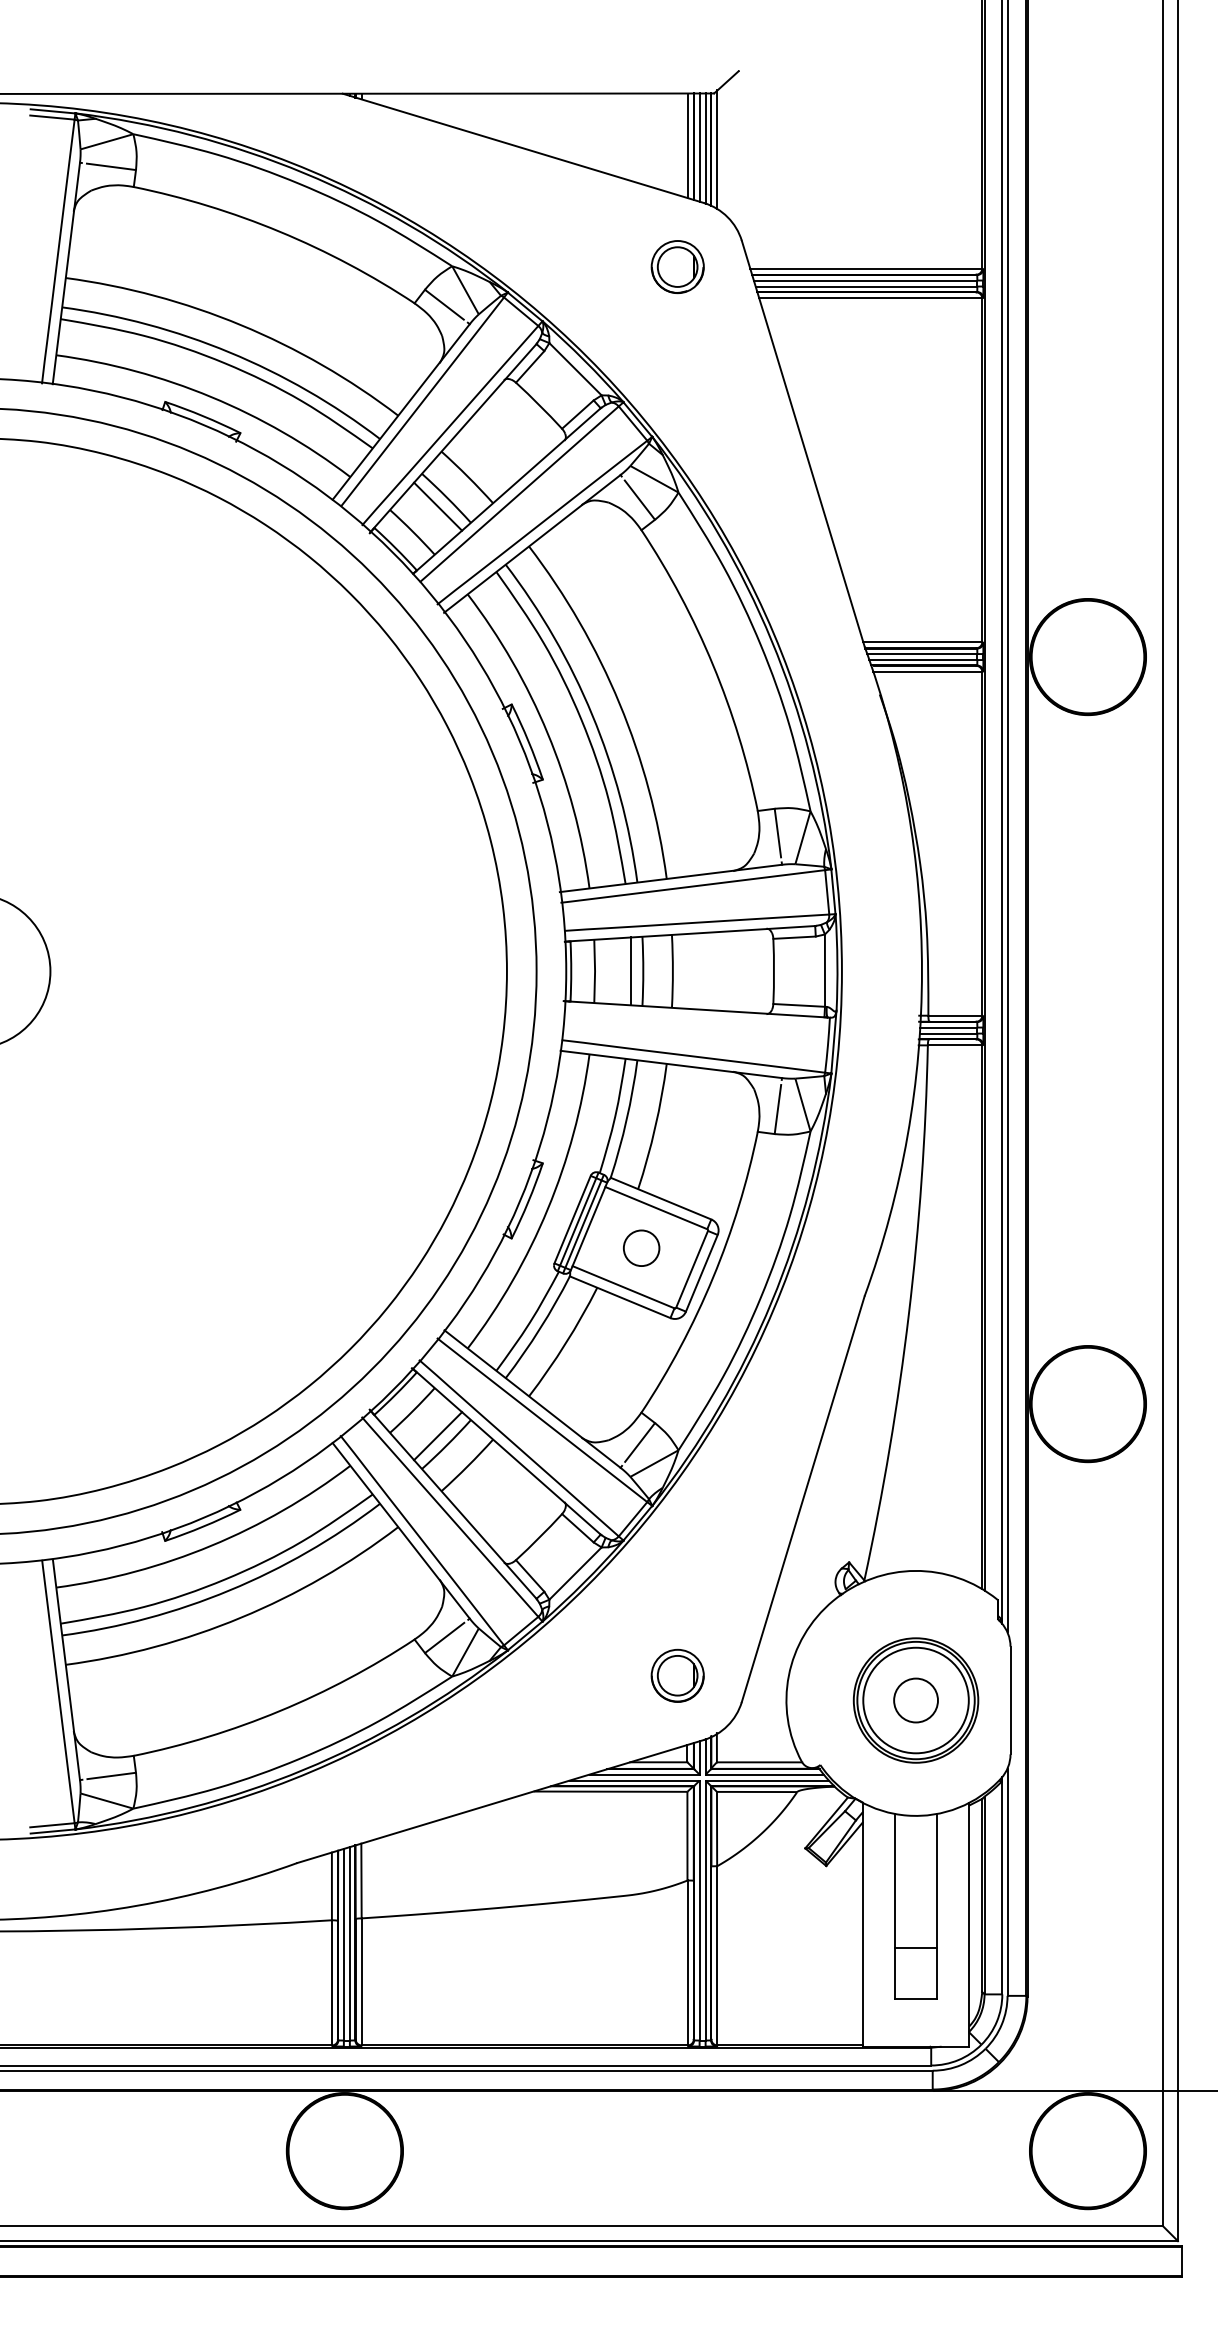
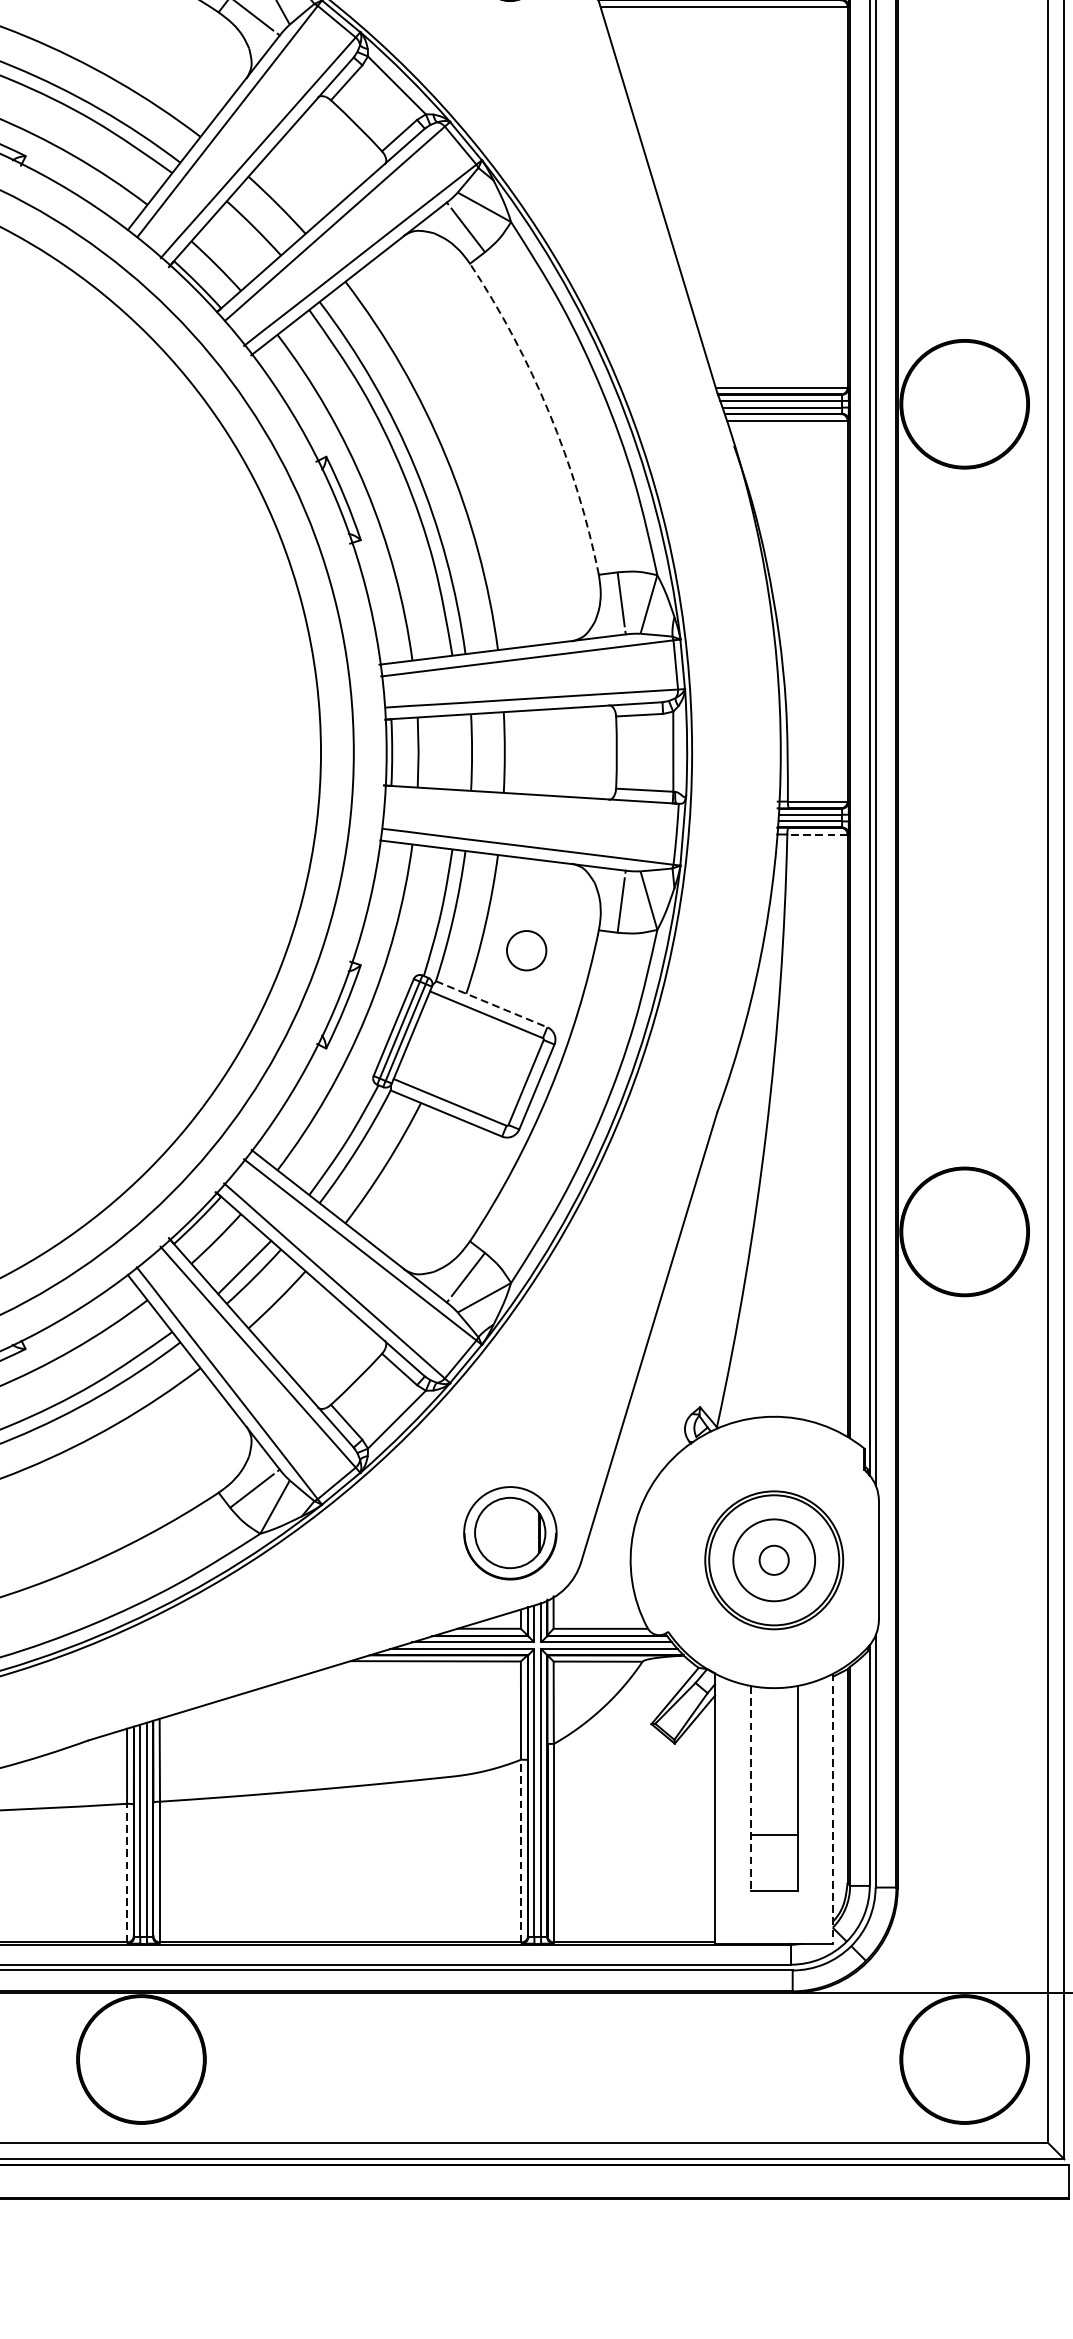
line: (438, 506) -> (245, 237), removed
arc: (713, 665) -> (549, 413), solid -> dashed
line: (630, 971) -> (457, 752), removed
line: (954, 1045) -> (816, 834), solid -> dashed
line: (661, 1198) -> (492, 1004), solid -> dashed
circle: (641, 1247) -> (526, 949), moved
part: (677, 1675) -> (509, 1532), size x1.6
circle: (915, 1700) -> (773, 1560), size x0.6
circle: (915, 1700) -> (773, 1560), size x0.7
line: (894, 1906) -> (750, 1788), solid -> dashed
line: (969, 1924) -> (833, 1808), solid -> dashed
line: (687, 1962) -> (521, 1850), solid -> dashed
line: (332, 1982) -> (127, 1872), solid -> dashed

